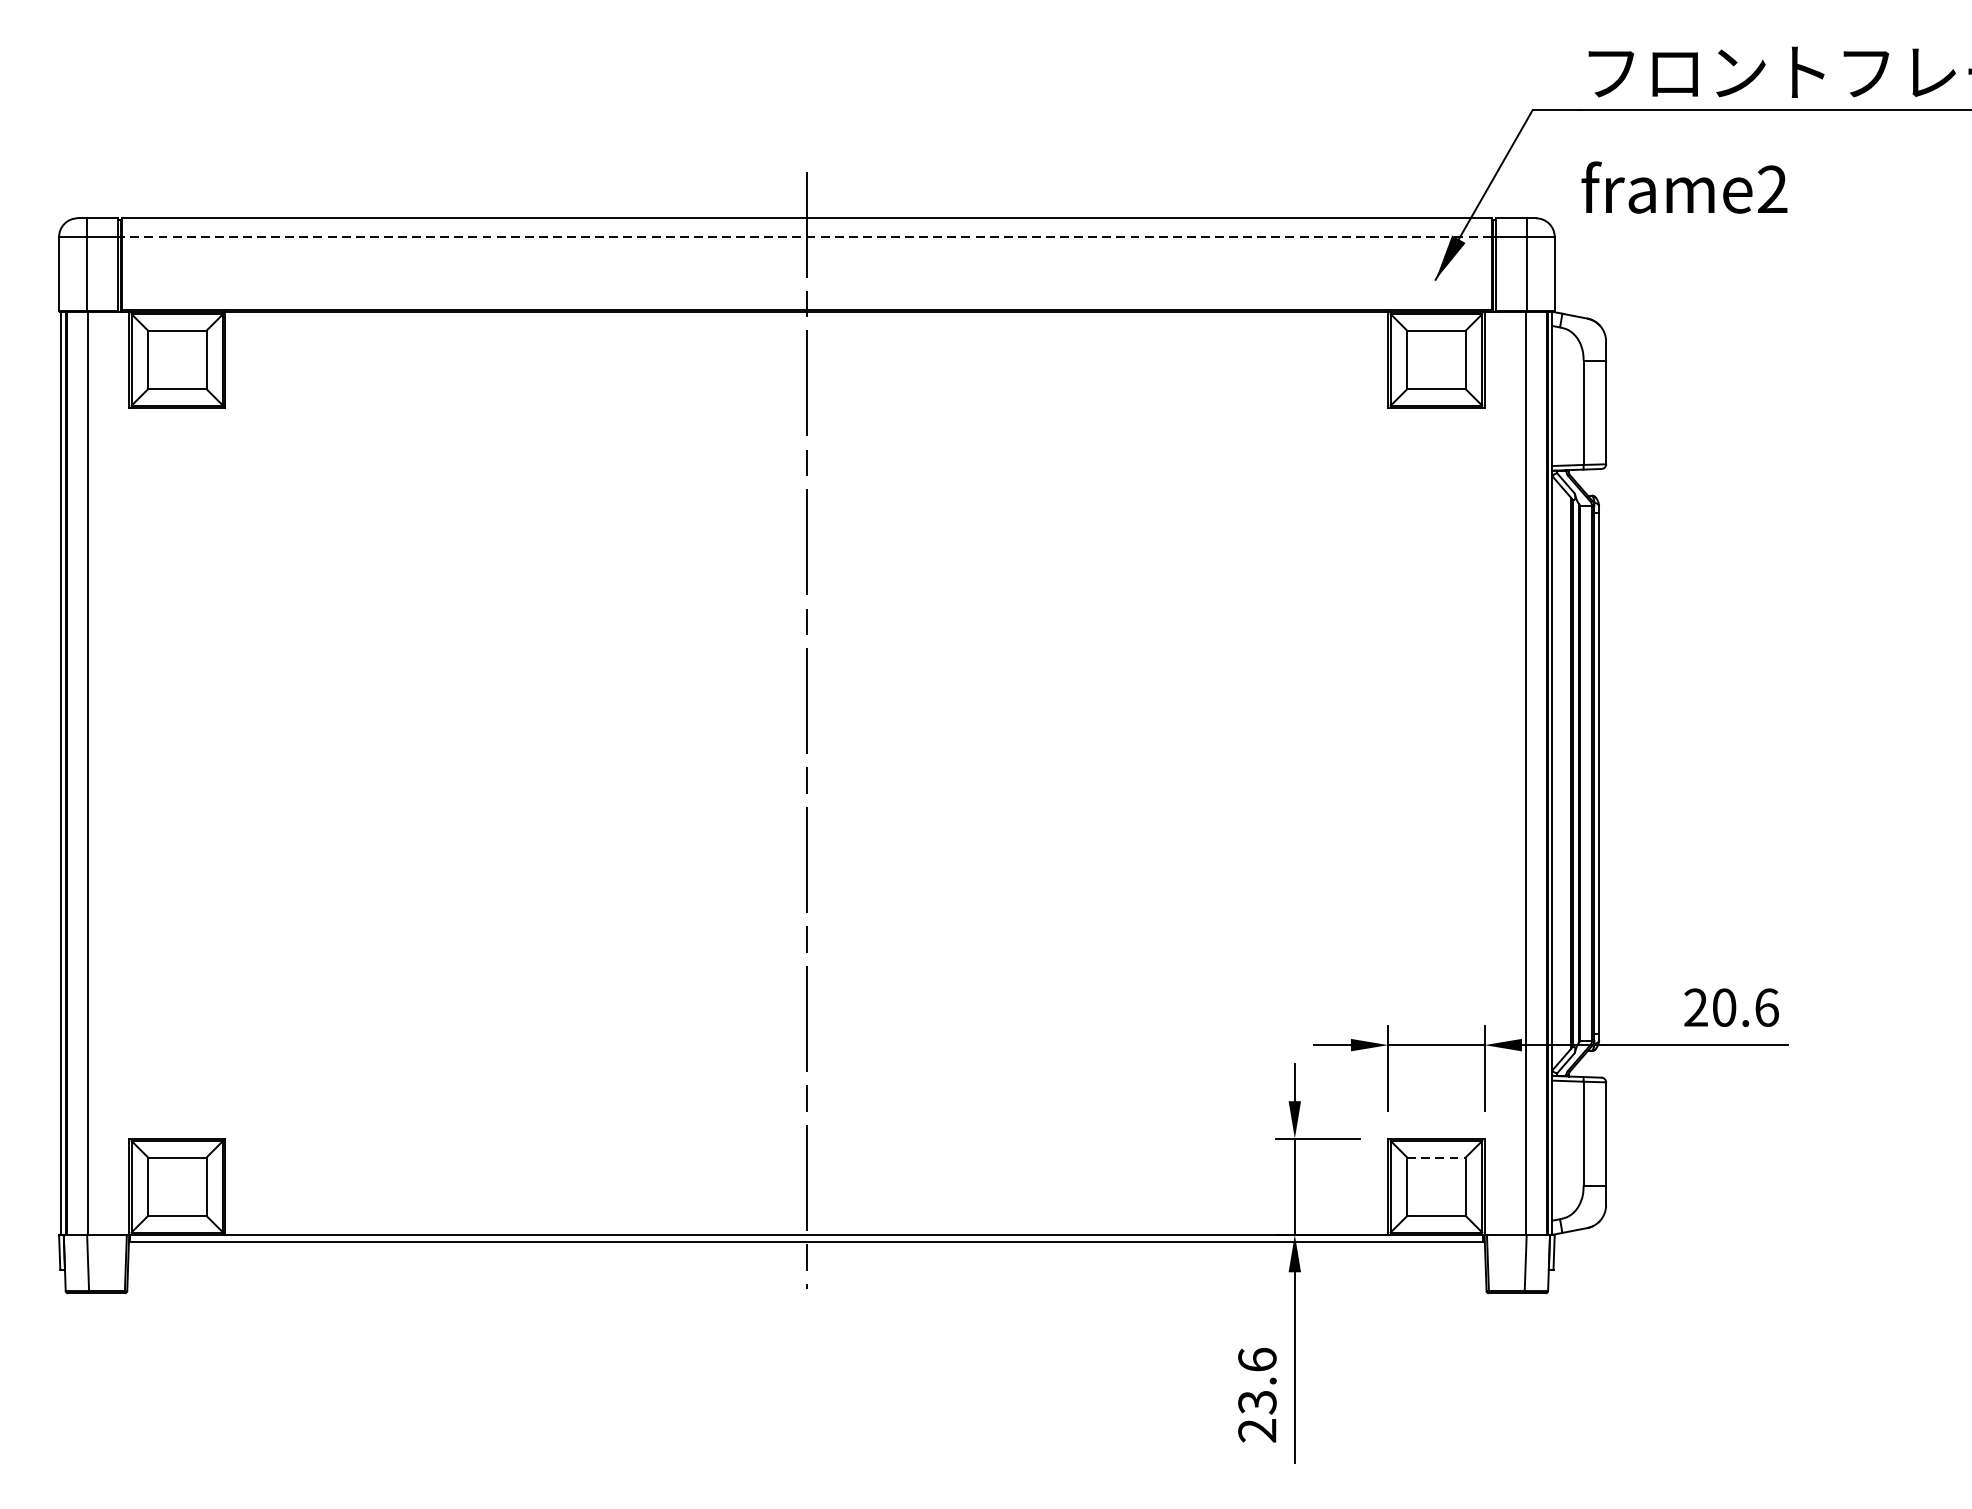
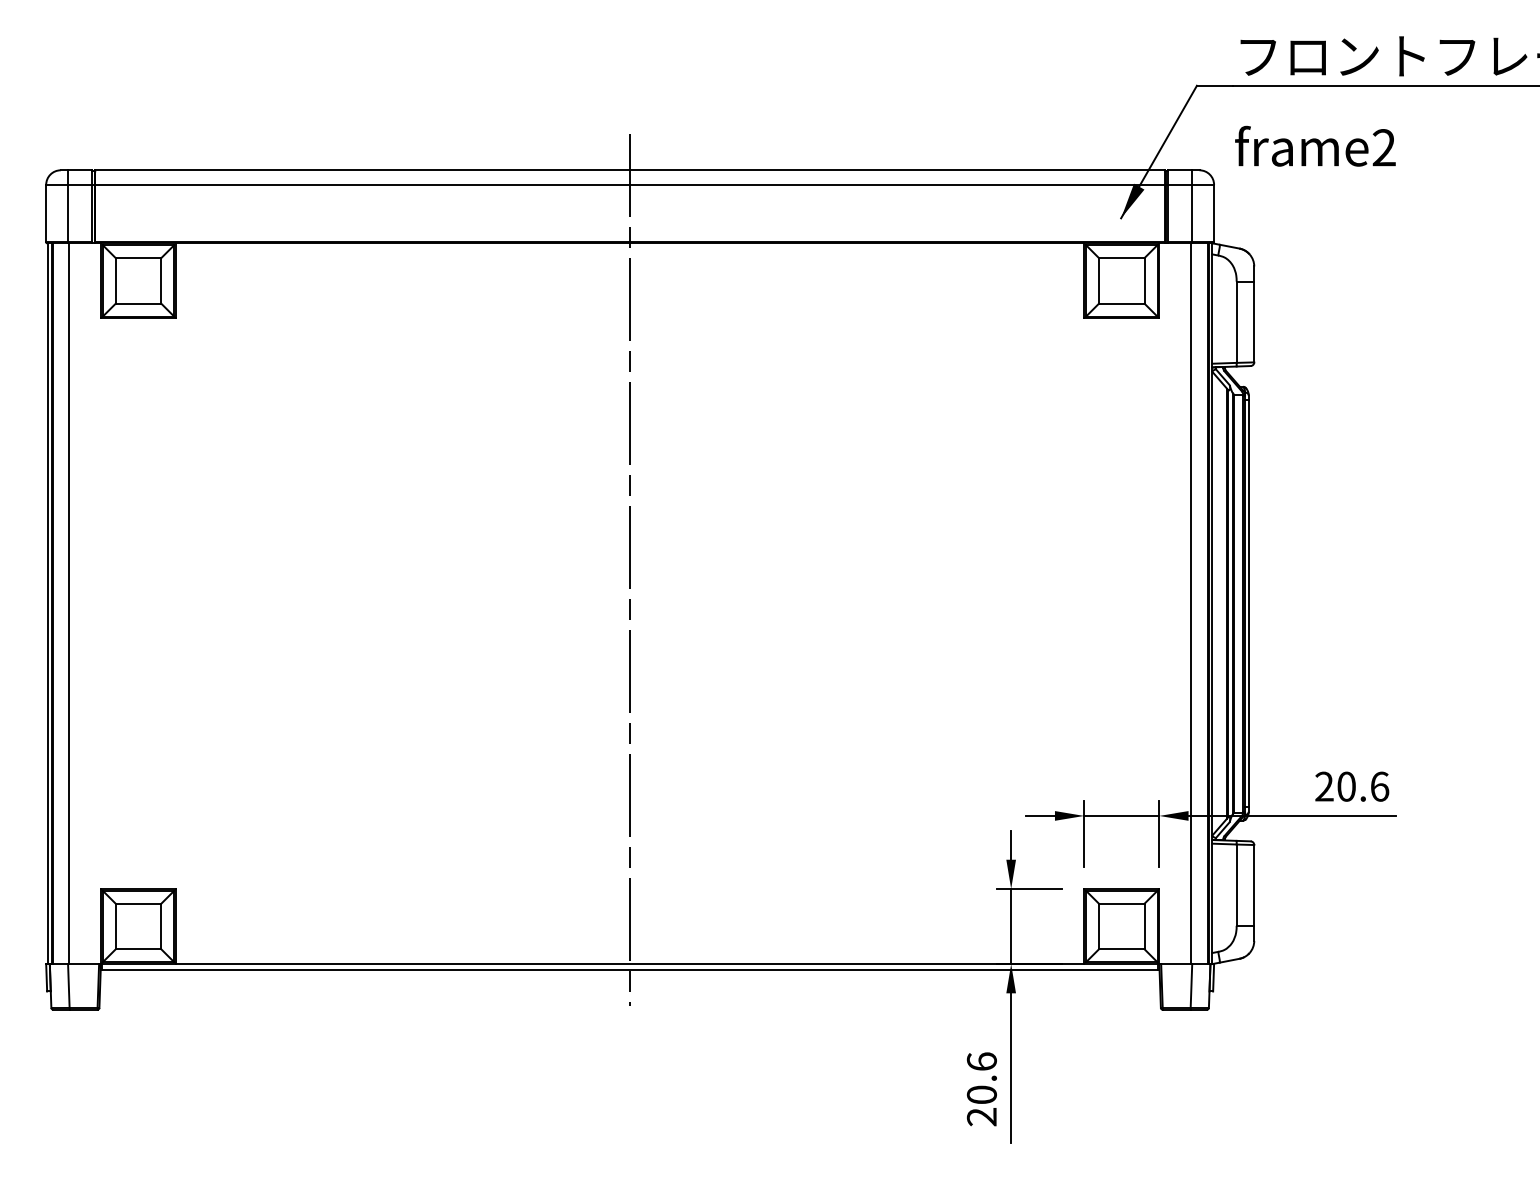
line: (807, 236) -> (630, 184), dashed -> solid
line: (1436, 1157) -> (1121, 903), dashed -> solid
text: (1256, 1401) -> (981, 1094), 23.6 -> 20.6

